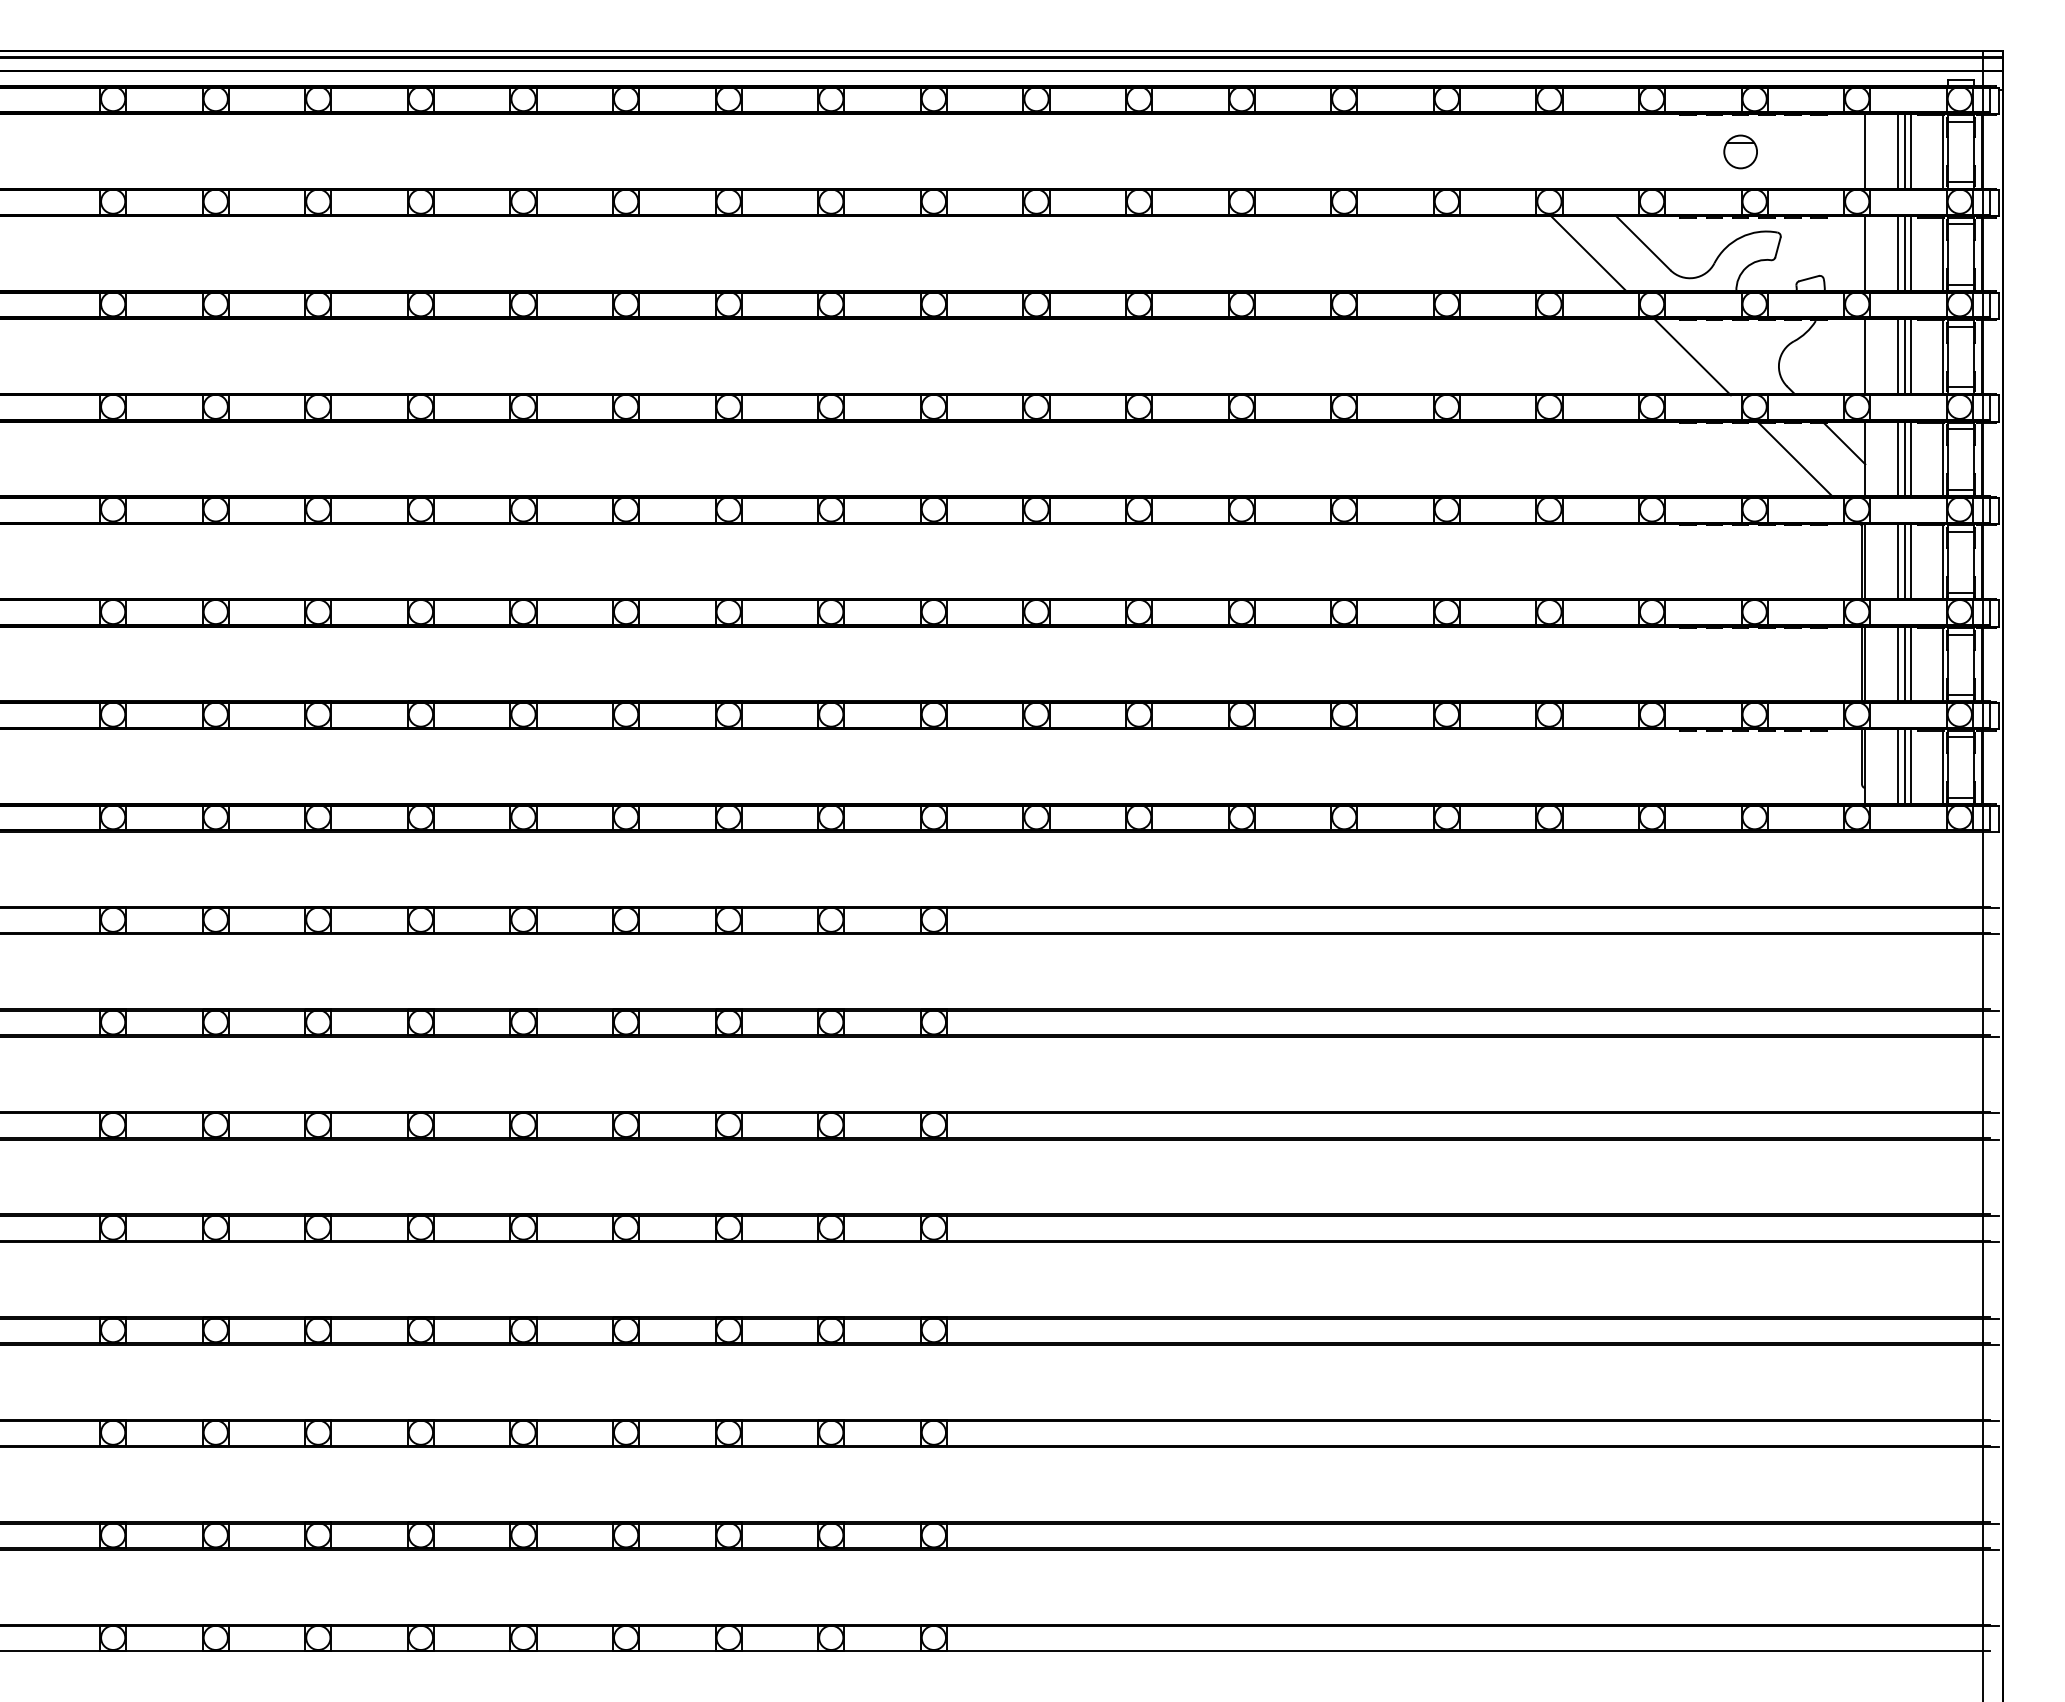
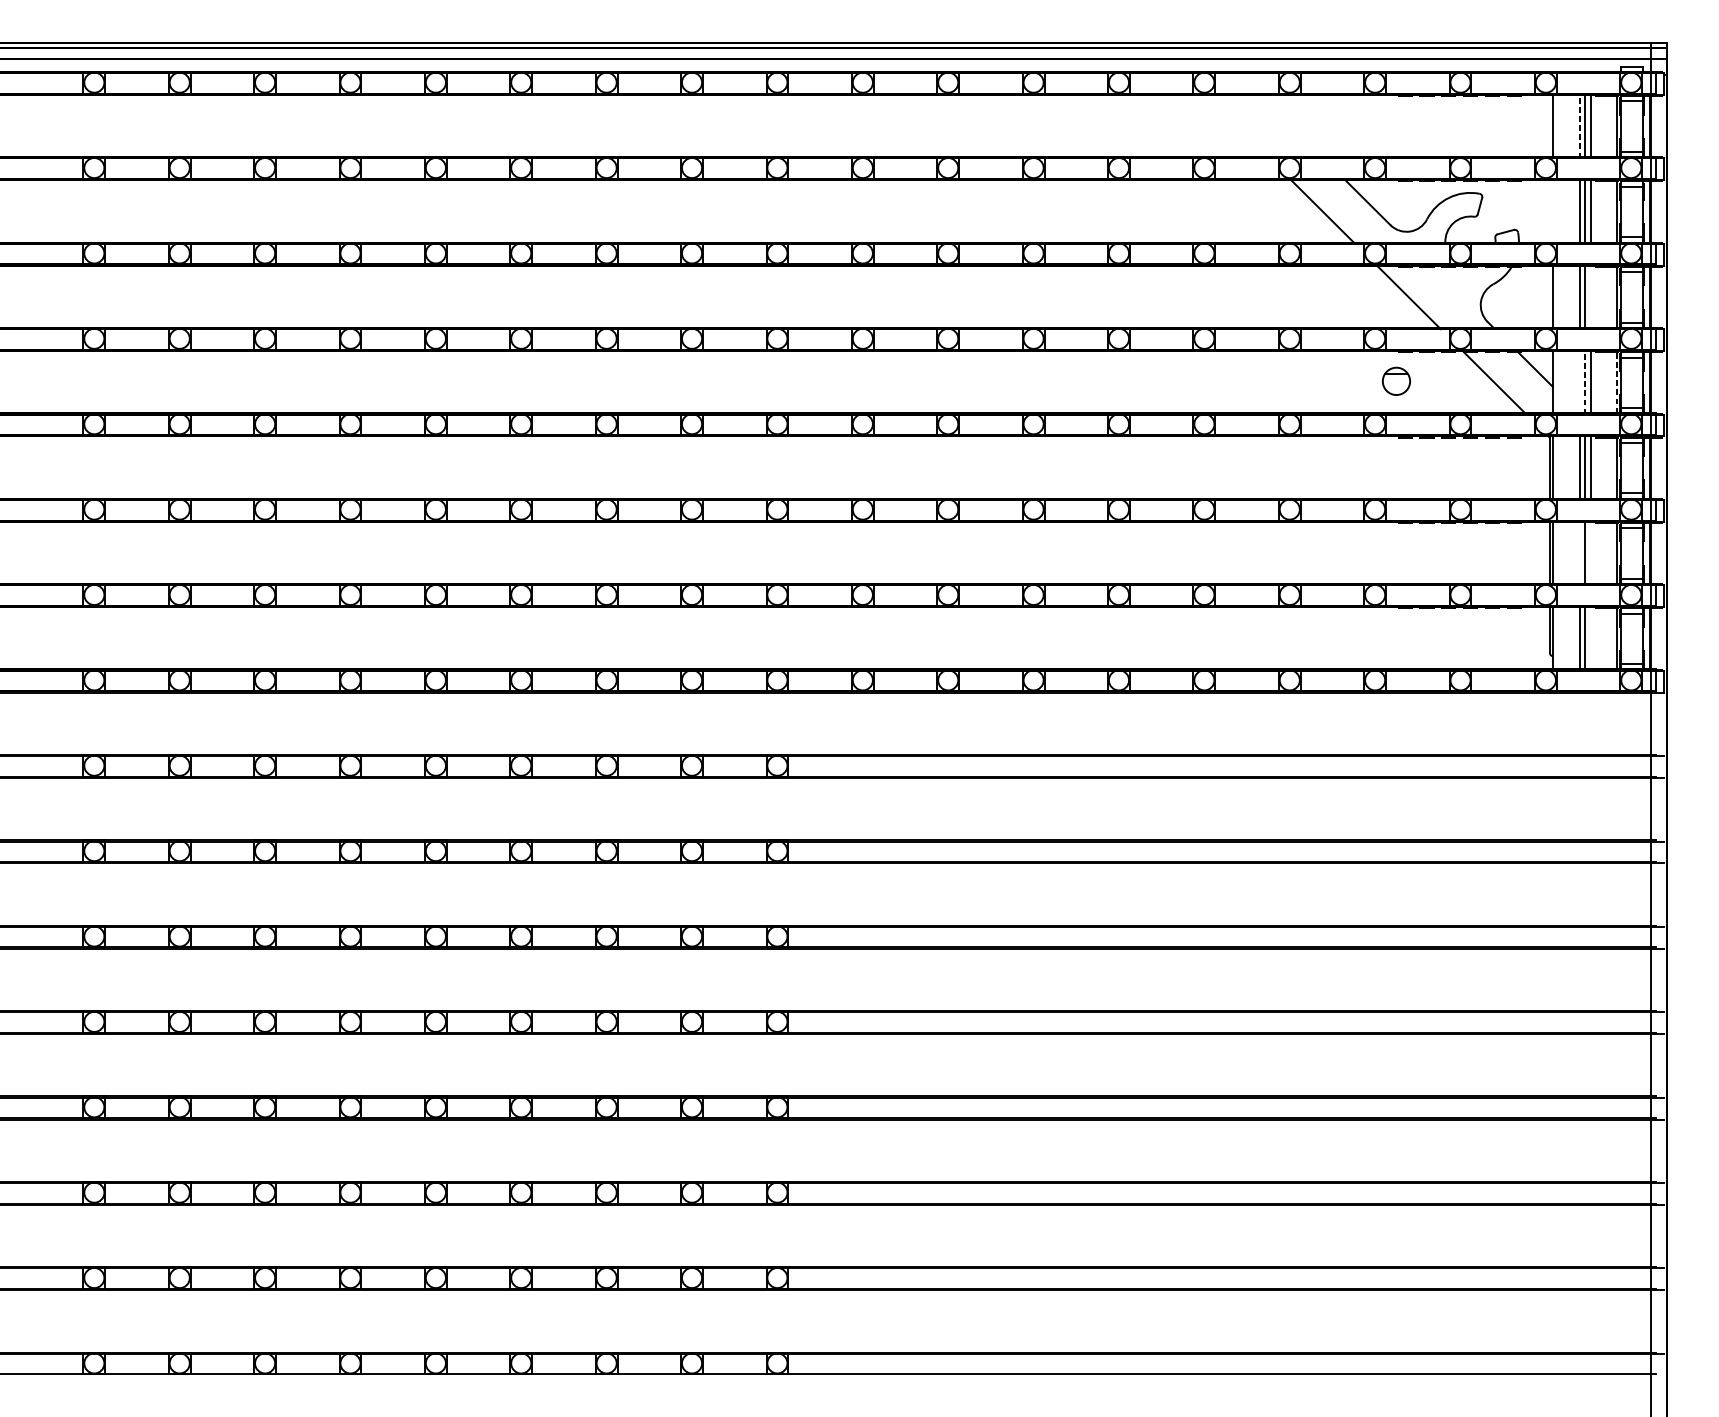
part: (1740, 151) -> (1396, 380), moved
line: (1898, 151) -> (1580, 126), solid -> dashed
line: (1865, 254) -> (1552, 212), removed
line: (1911, 357) -> (1591, 297), removed
line: (1898, 459) -> (1580, 382), removed
line: (1904, 459) -> (1585, 382), solid -> dashed
line: (1942, 459) -> (1616, 382), solid -> dashed
line: (1898, 664) -> (1580, 553), removed
line: (1911, 664) -> (1591, 553), removed
line: (1911, 767) -> (1591, 639), removed

